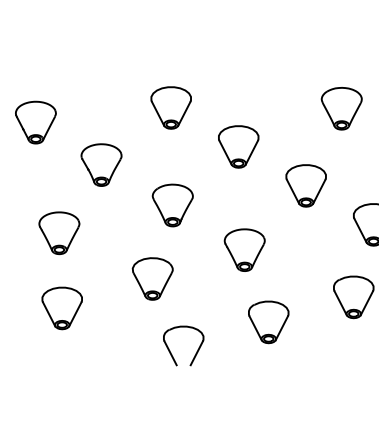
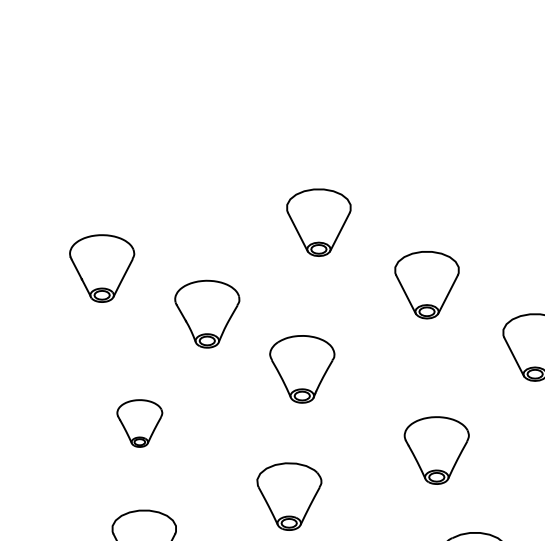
part: (35, 122) -> (101, 268), moved
part: (172, 205) -> (301, 369), moved
part: (59, 233) -> (139, 423), size x0.7

